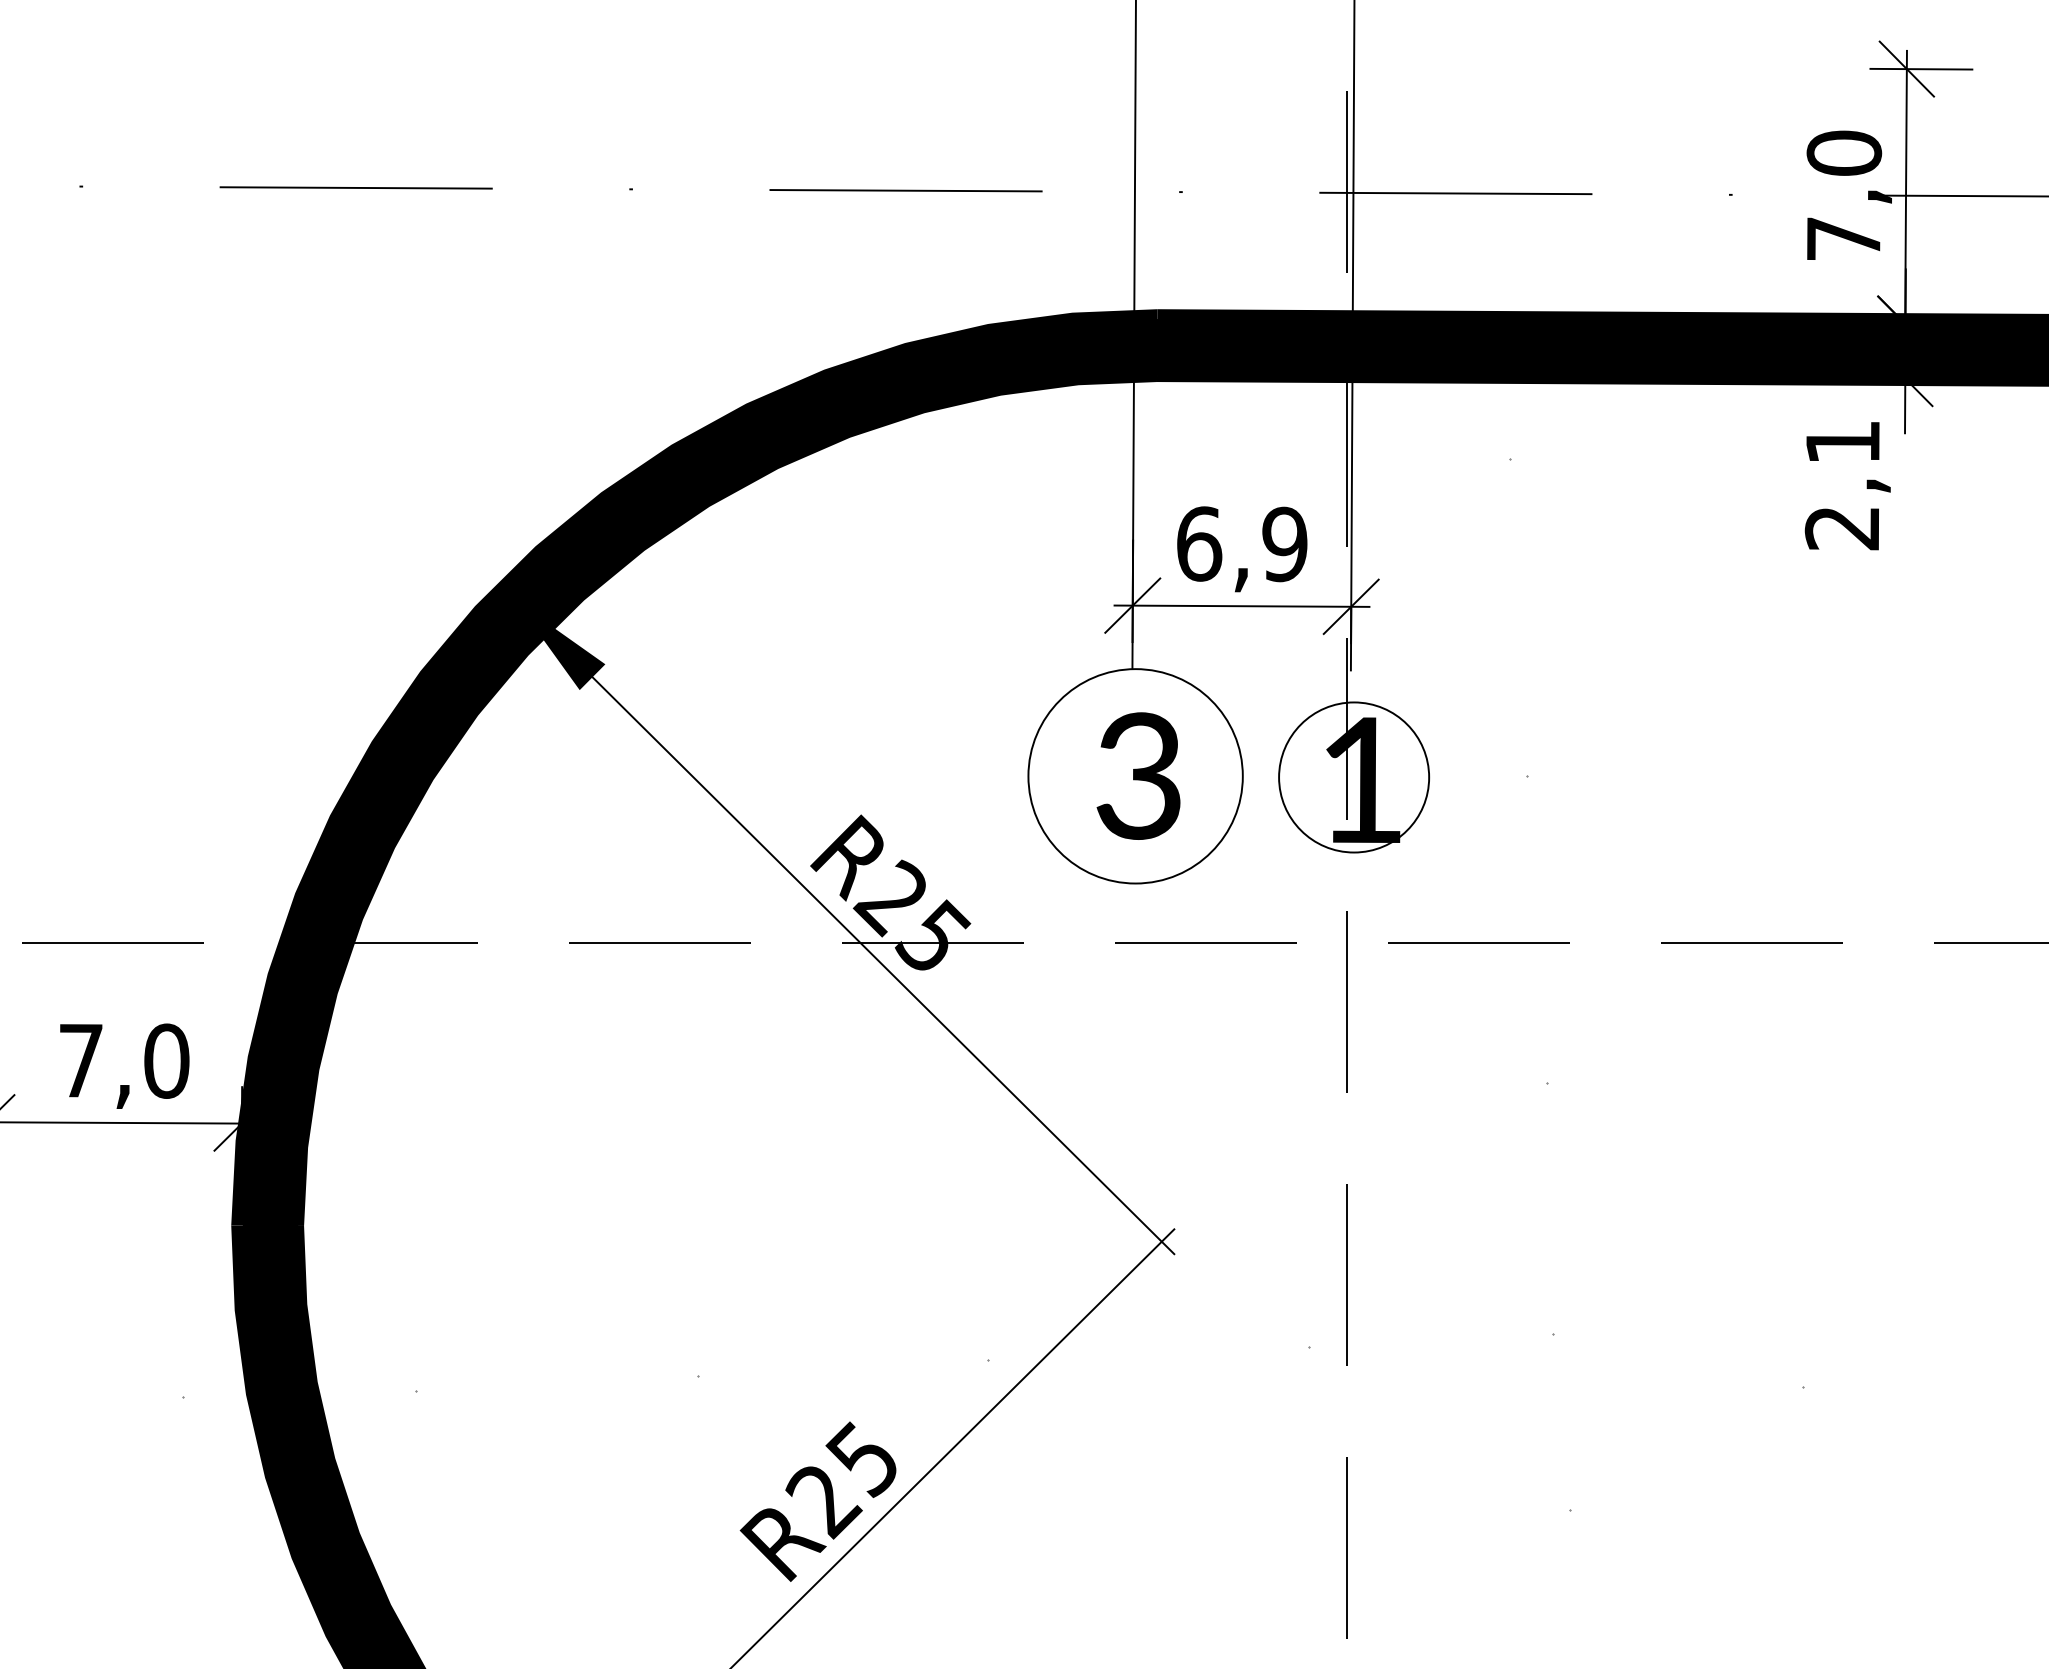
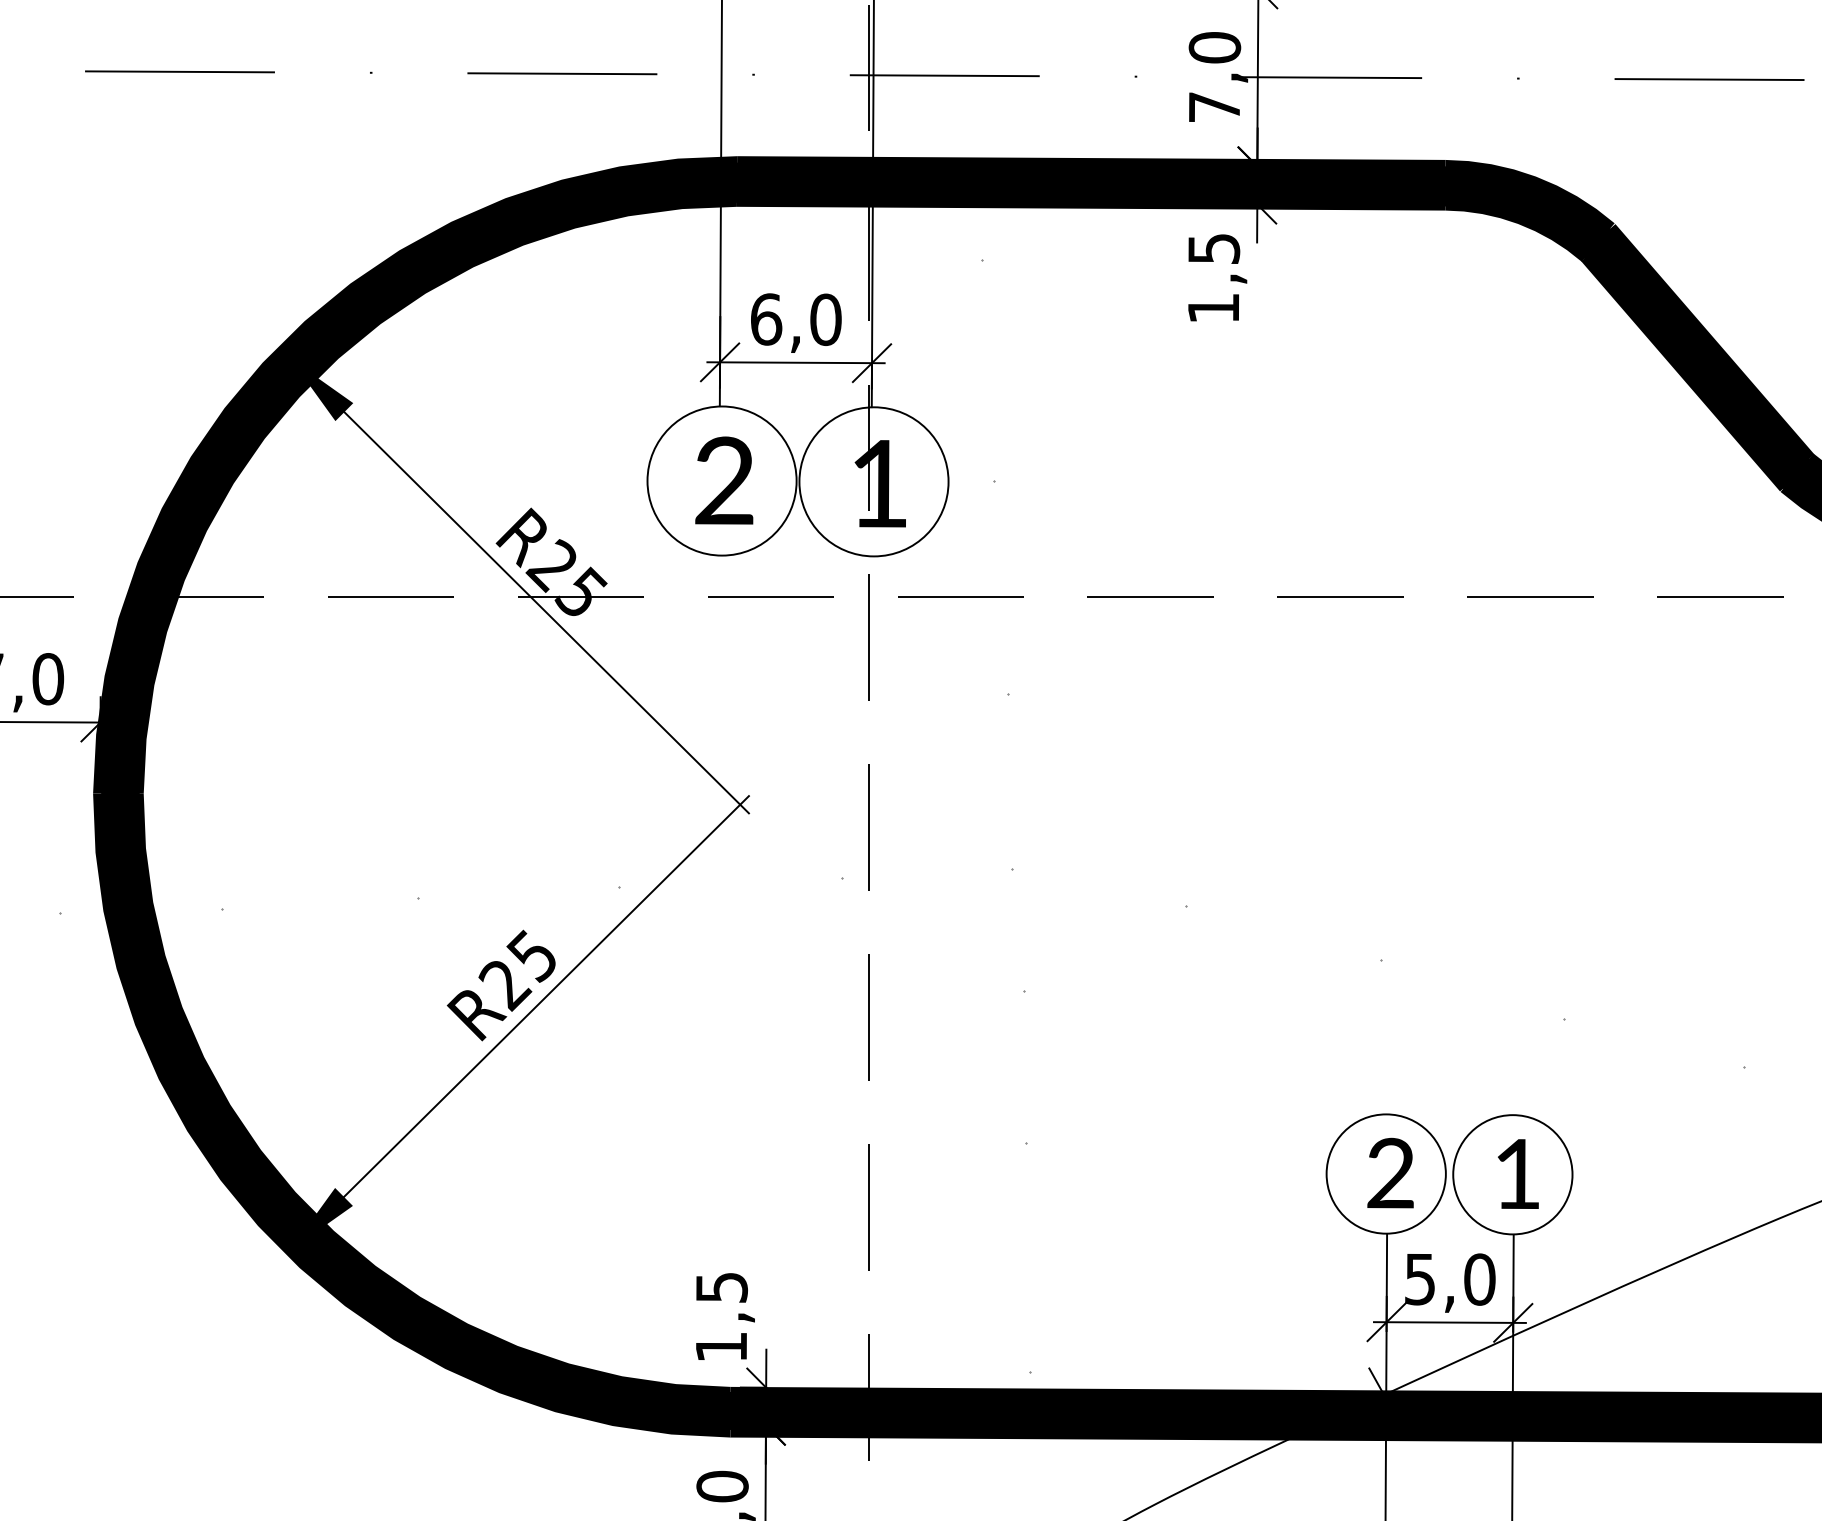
text: (1842, 485) -> (1213, 278), 2,1 -> 1,5
text: (1284, 544) -> (825, 319), 6,9 -> 6,0
text: (1139, 776) -> (724, 481), 3 -> 2
circle: (1353, 776) -> (873, 481), size x1.43

